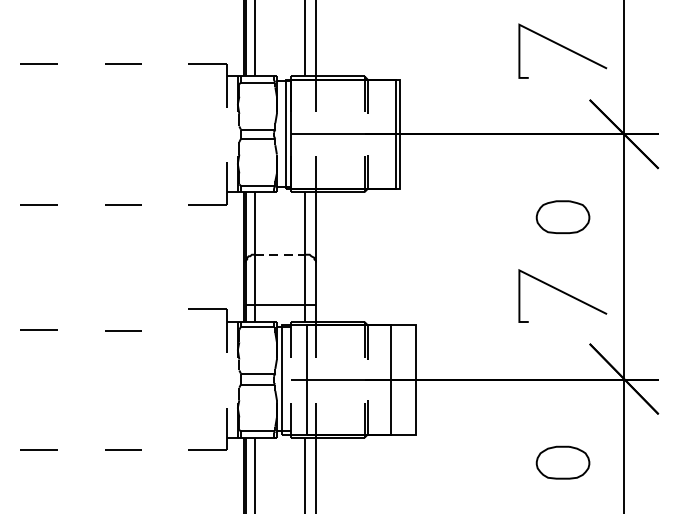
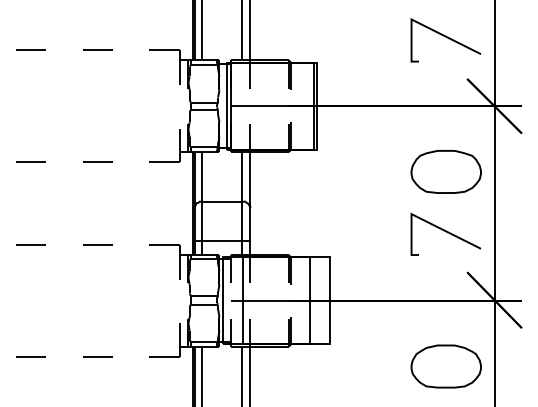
part: (562, 216) -> (445, 171), size x1.67
line: (279, 254) -> (221, 201), dashed -> solid
line: (38, 328) -> (30, 244), moved
line: (123, 330) -> (97, 244), moved
part: (562, 462) -> (445, 366), size x1.67

